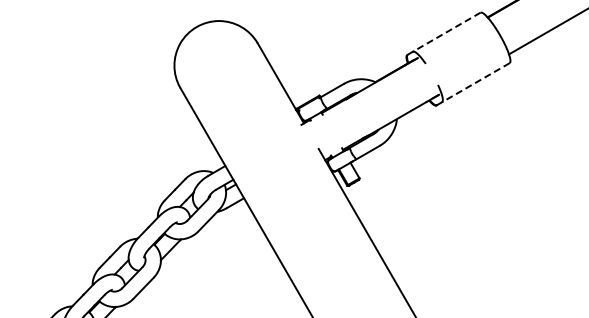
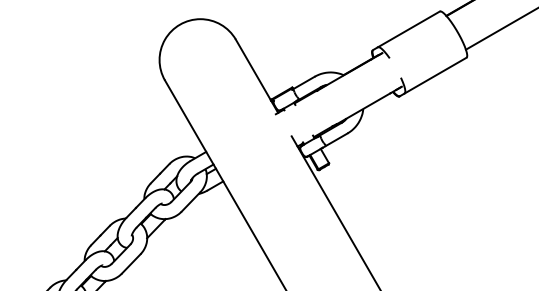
line: (446, 32) -> (408, 29), dashed -> solid
line: (475, 82) -> (435, 75), dashed -> solid

